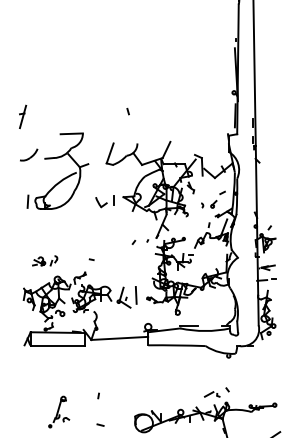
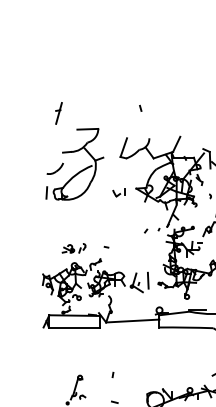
part: (23, 116) -> (59, 113), moved
part: (29, 154) -> (55, 168), moved
part: (104, 201) -> (118, 192), size x0.7
part: (45, 260) -> (74, 247), moved

